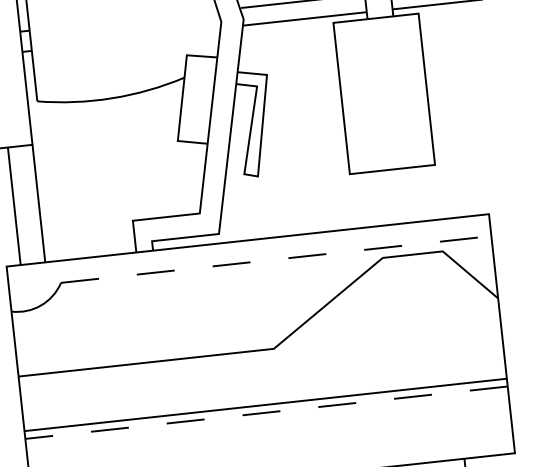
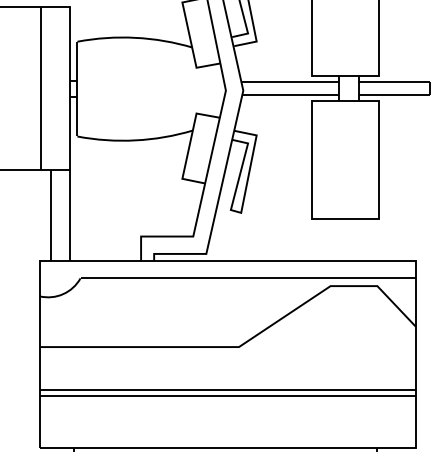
line: (276, 259) -> (248, 278), dashed -> solid
line: (265, 412) -> (227, 395), dashed -> solid

